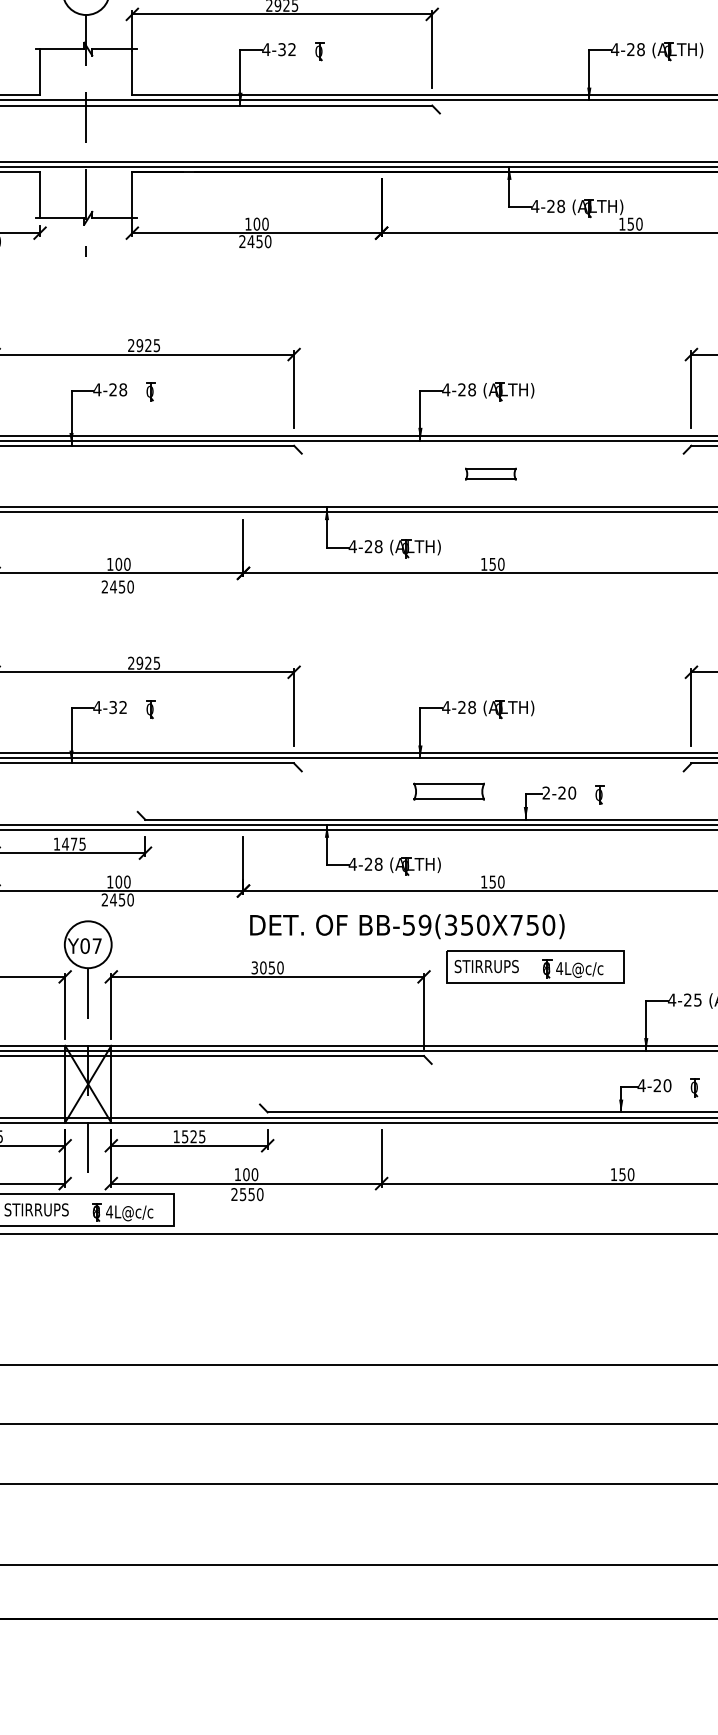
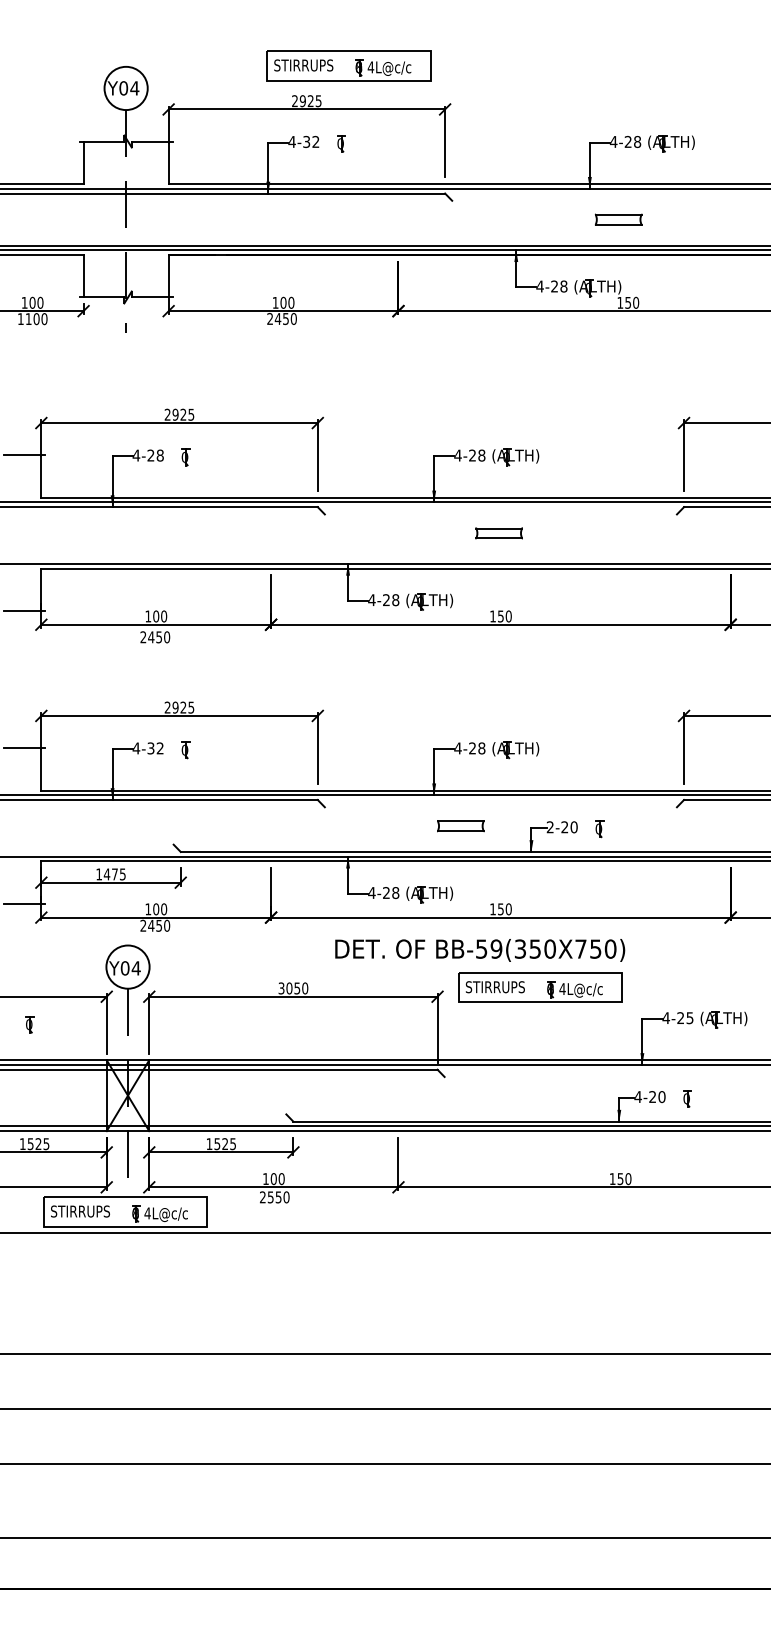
part: (620, 133) -> (618, 219), added
part: (448, 792) -> (460, 826), size x0.71
text: (407, 926) -> (480, 950), moved
text: (96, 946) -> (135, 968), Y07 -> Y04

